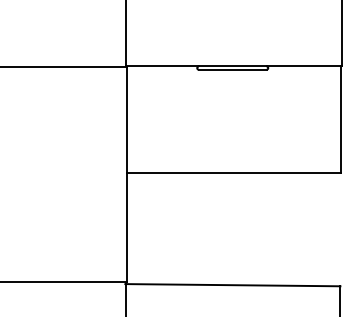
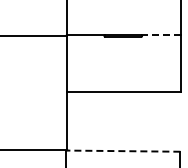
line: (302, 67) -> (160, 35), solid -> dashed
line: (233, 285) -> (123, 151), solid -> dashed

